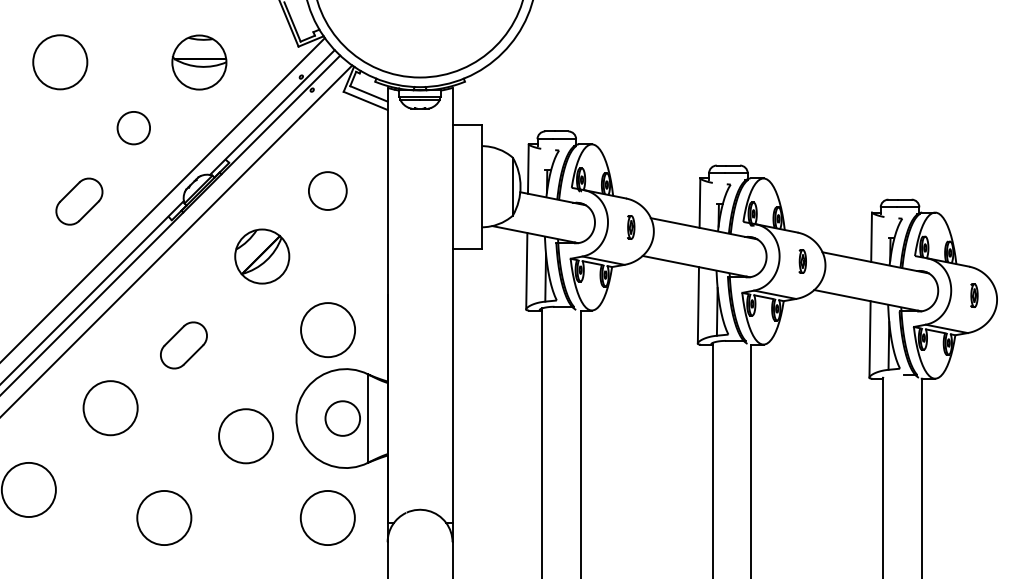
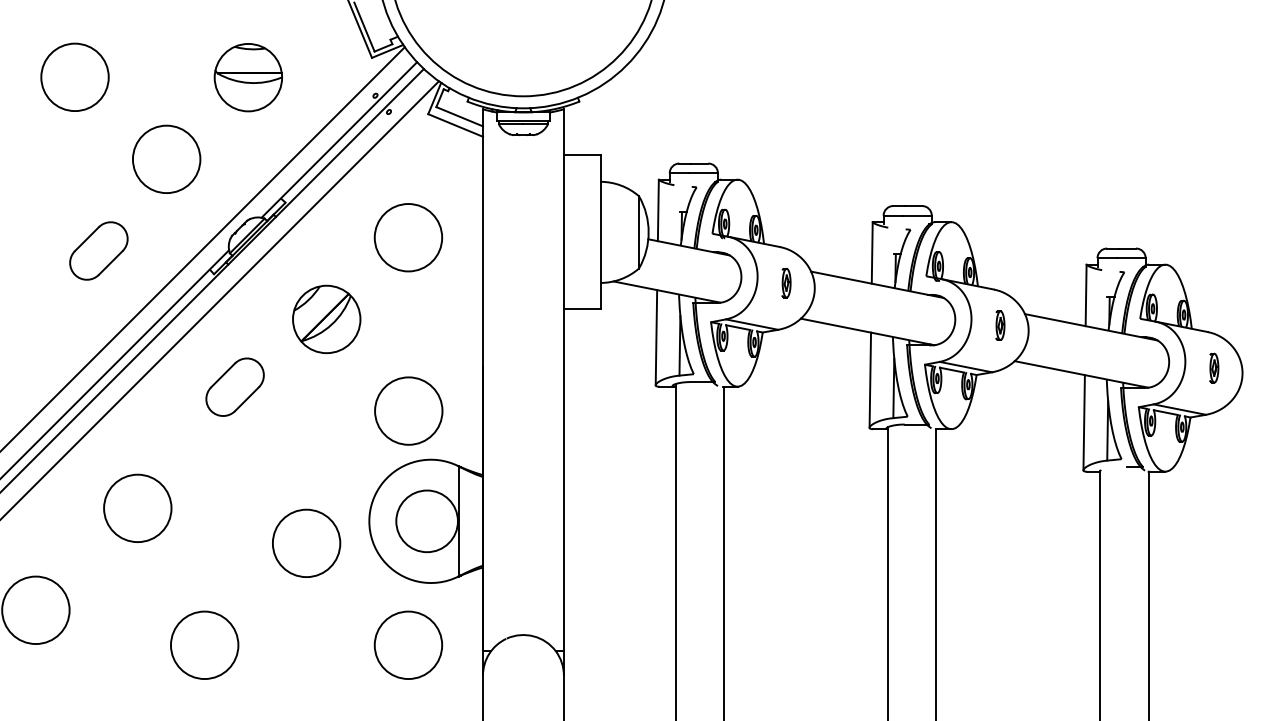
circle: (133, 128) -> (166, 159), size x1.67
circle: (327, 190) -> (408, 237), size x1.43
part: (183, 344) -> (234, 386), moved
circle: (342, 418) -> (426, 521), size x1.43

